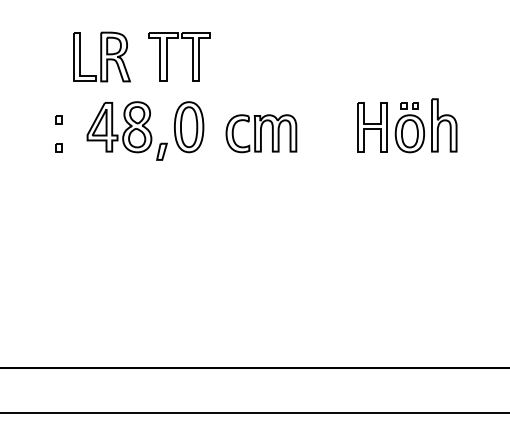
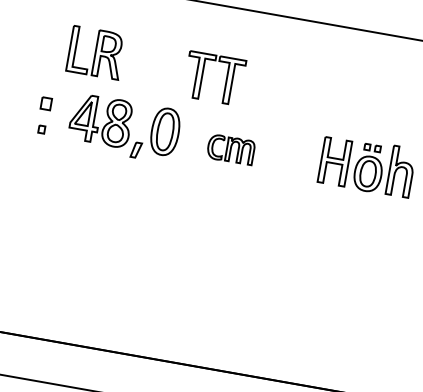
part: (167, 56) -> (203, 75), moved
part: (58, 119) -> (45, 103), size x1.6
part: (261, 133) -> (231, 149), size x0.7

